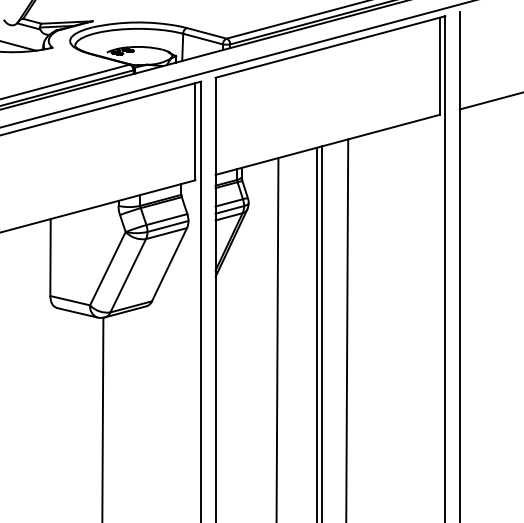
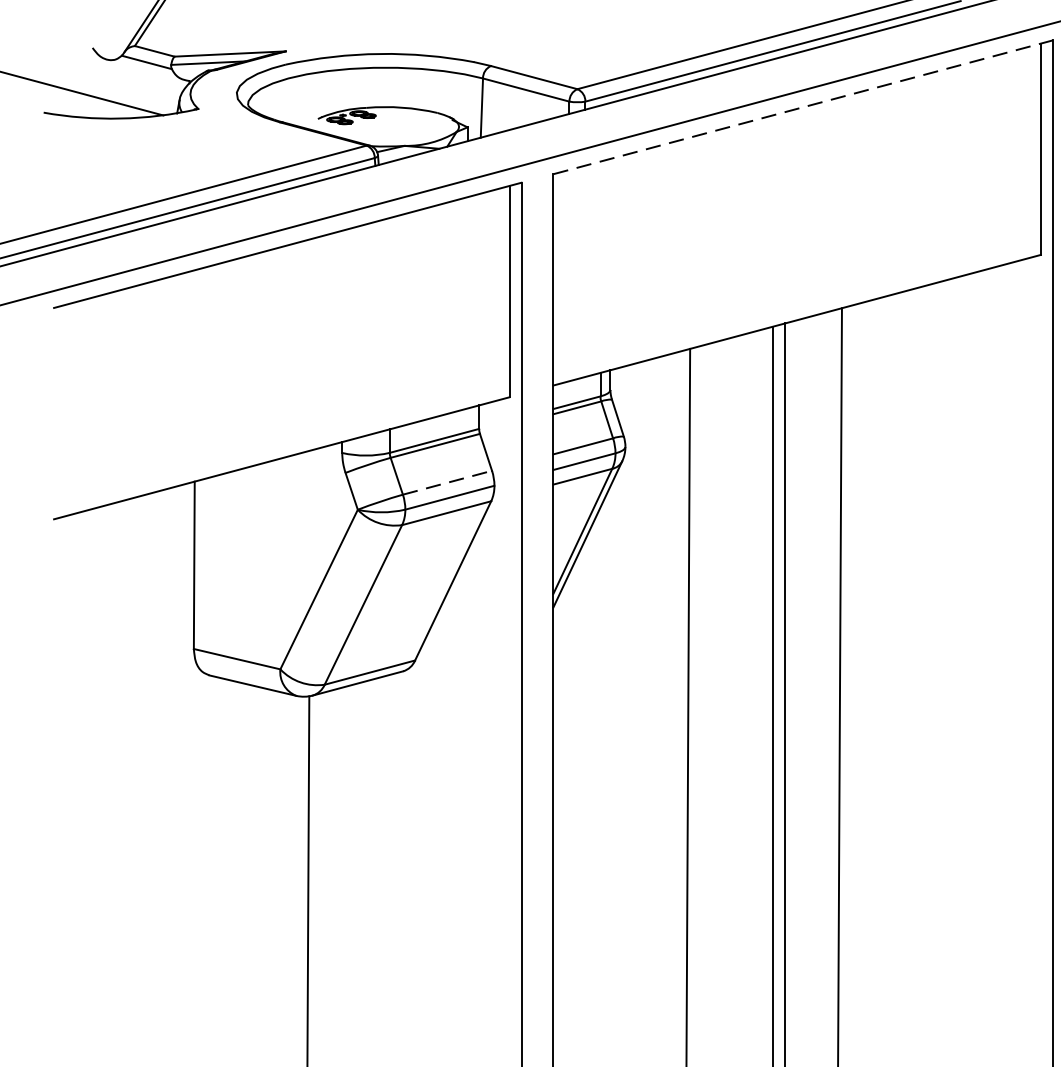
line: (330, 47) -> (803, 108), solid -> dashed
line: (167, 219) -> (448, 482), solid -> dashed

